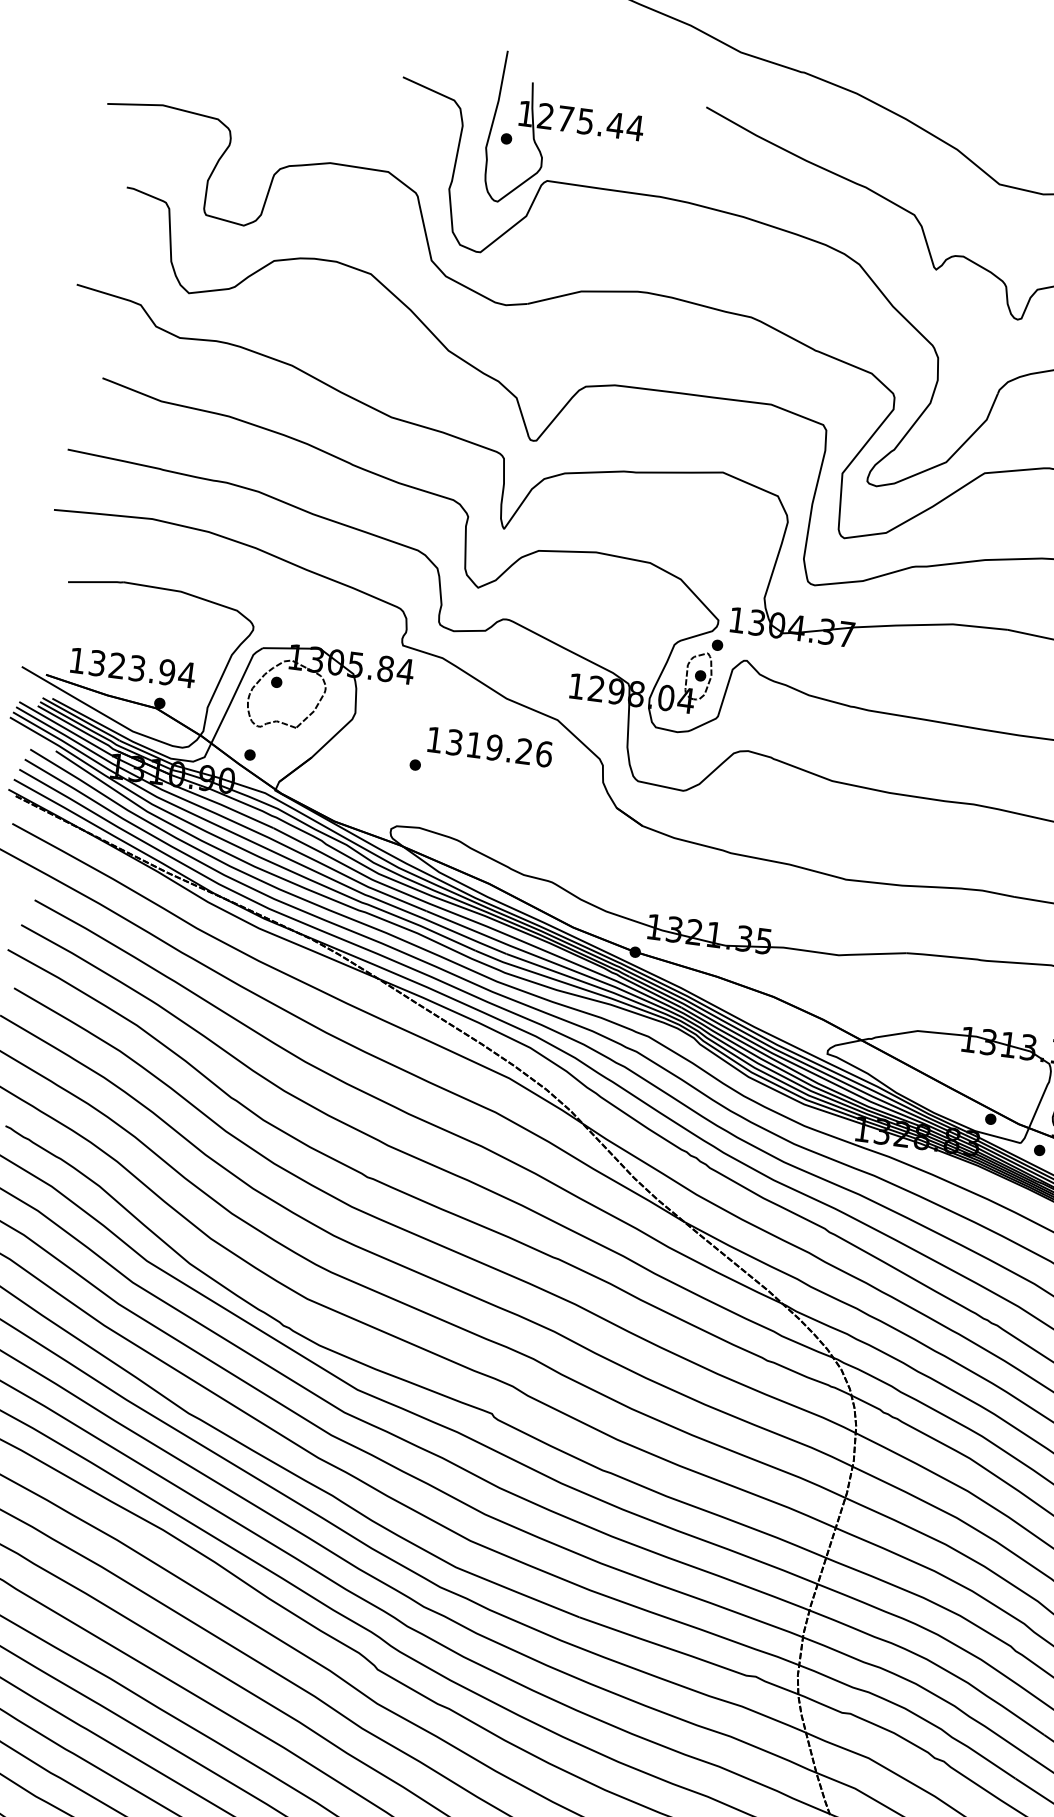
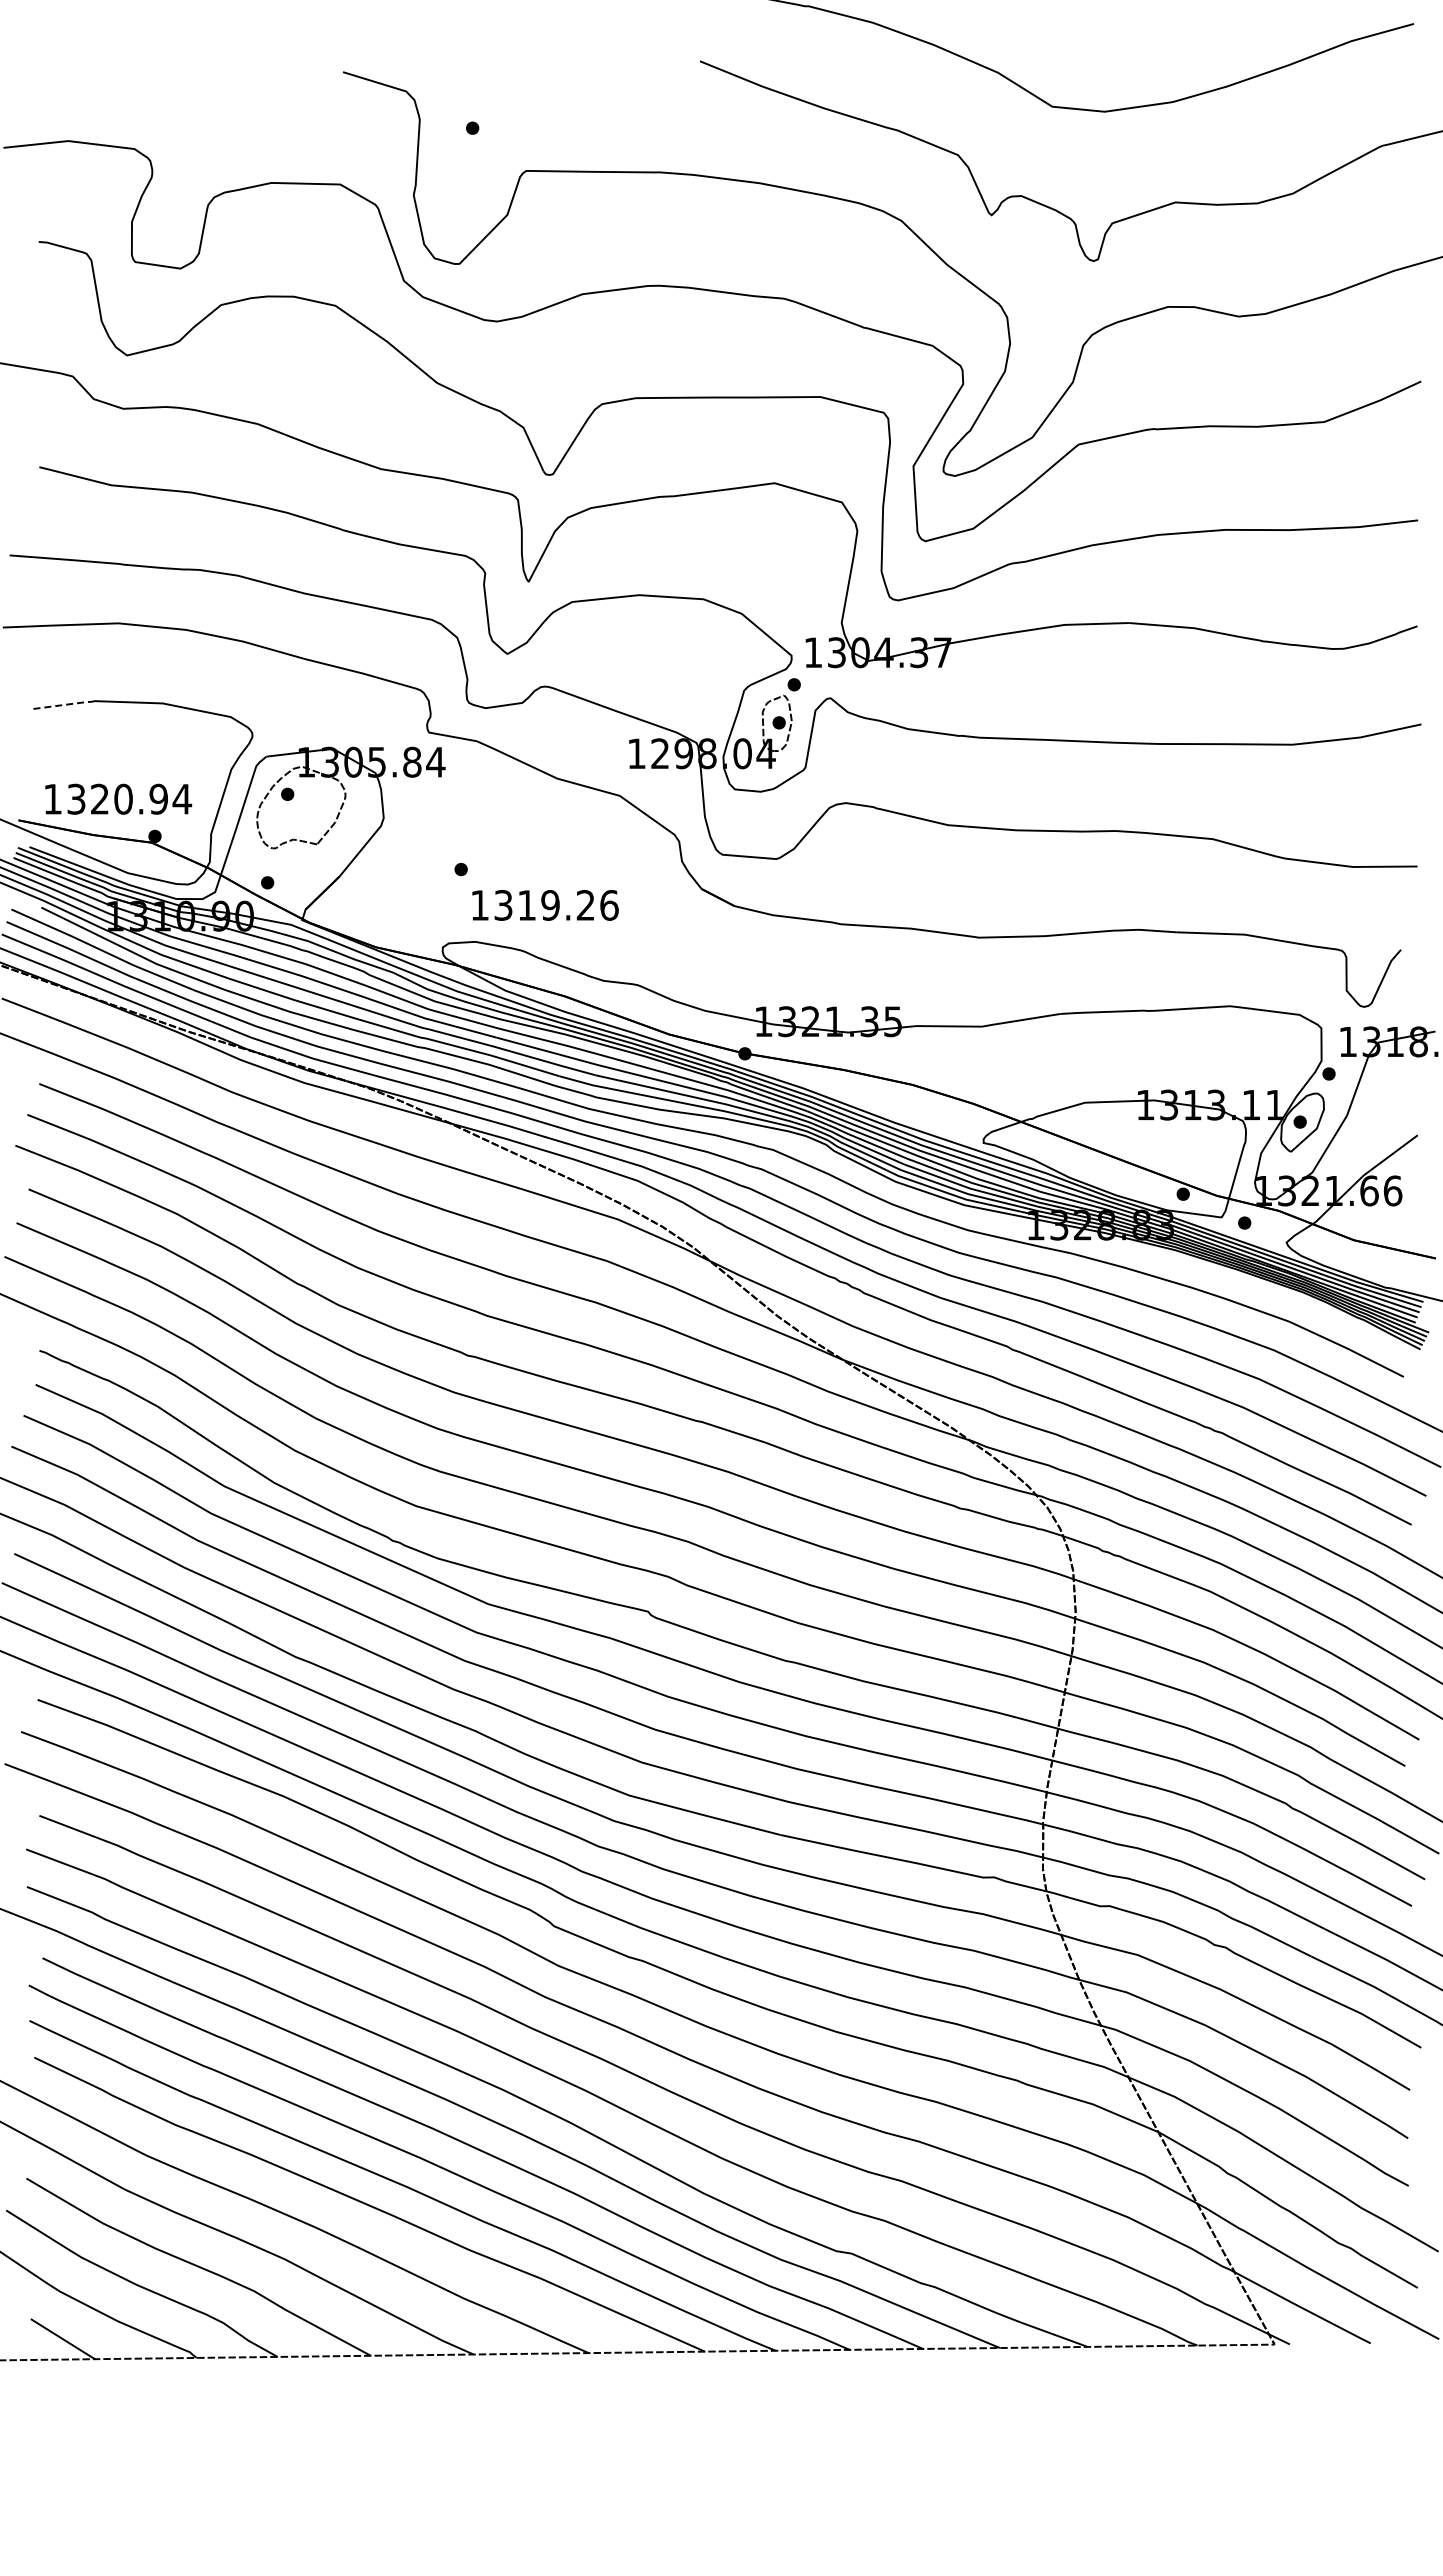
part: (564, 134) -> (539, 114), removed
line: (96, 582) -> (63, 705), solid -> dashed
text: (137, 667) -> (123, 798), 1323.94 -> 1320.94
text: (490, 747) -> (545, 905), moved

